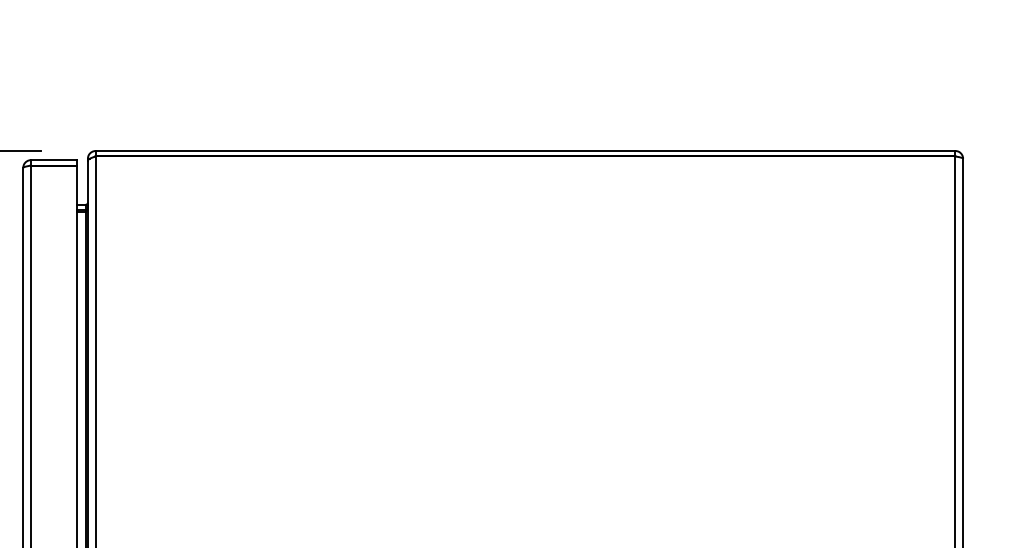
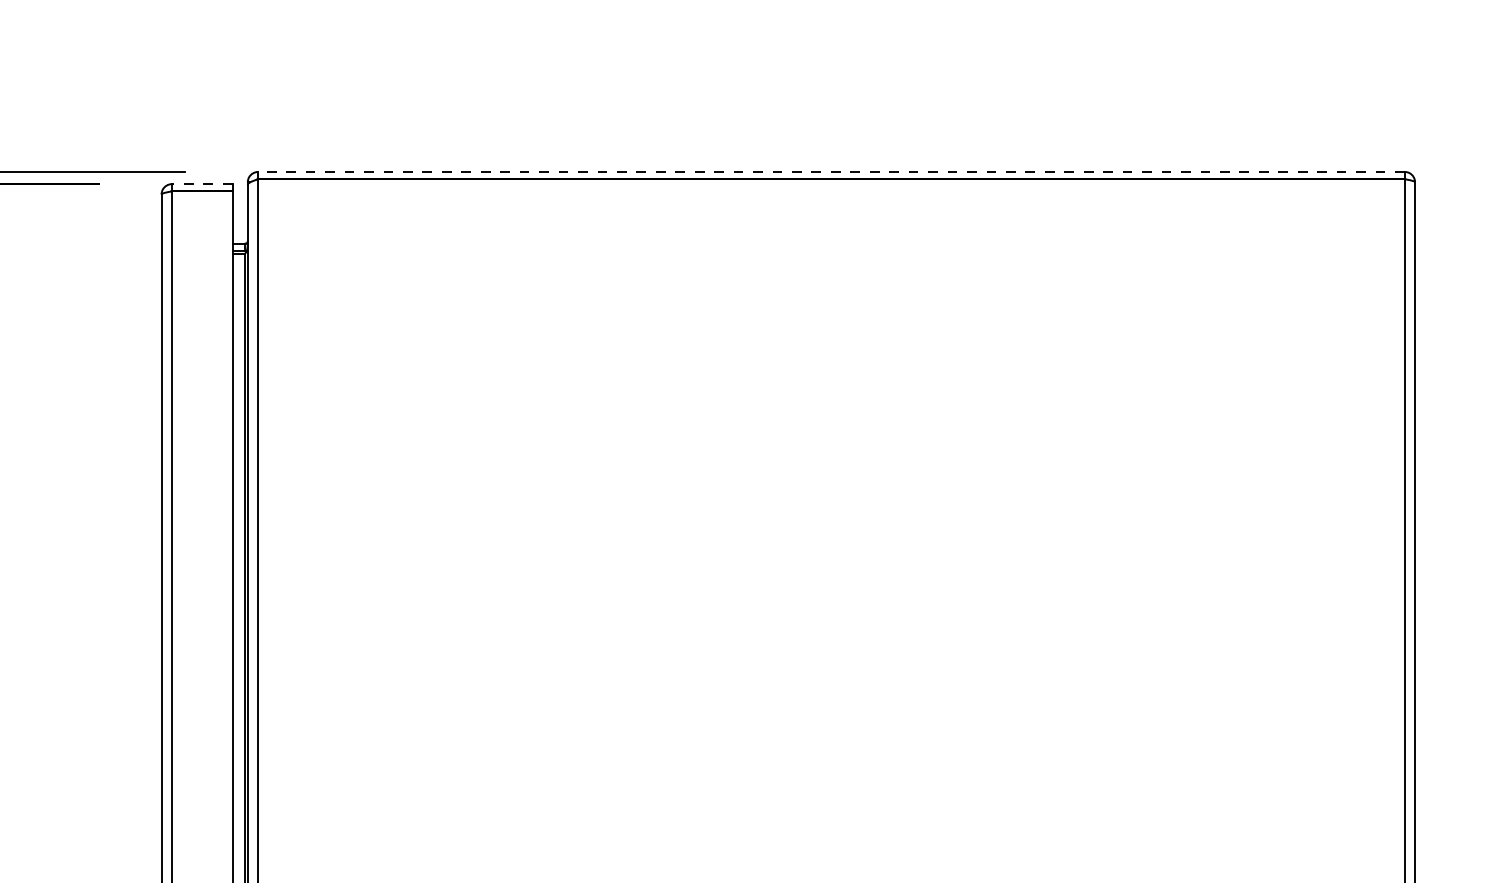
line: (524, 150) -> (830, 171), solid -> dashed
line: (53, 160) -> (201, 184), solid -> dashed

